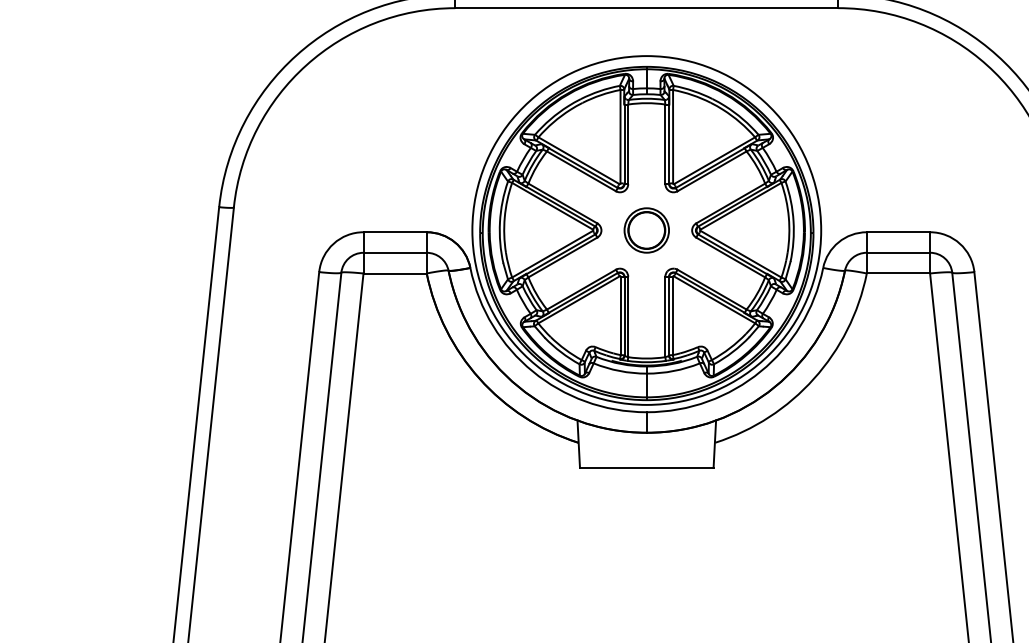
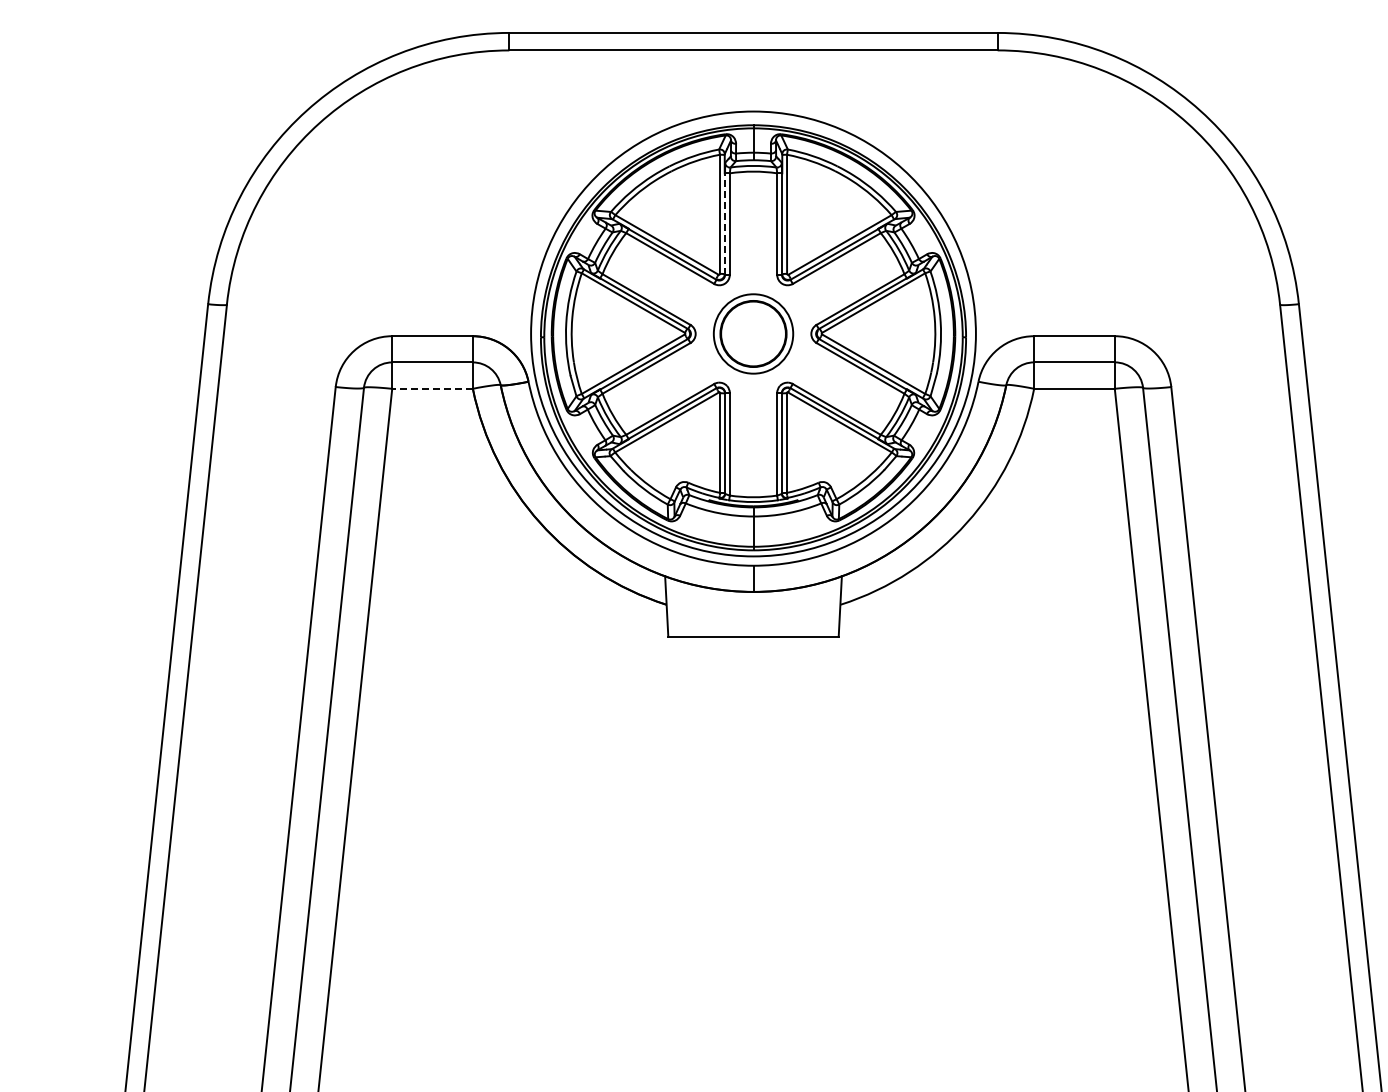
line: (624, 144) -> (725, 224), solid -> dashed
part: (646, 230) -> (753, 333), size x1.4
line: (395, 273) -> (432, 388), solid -> dashed

